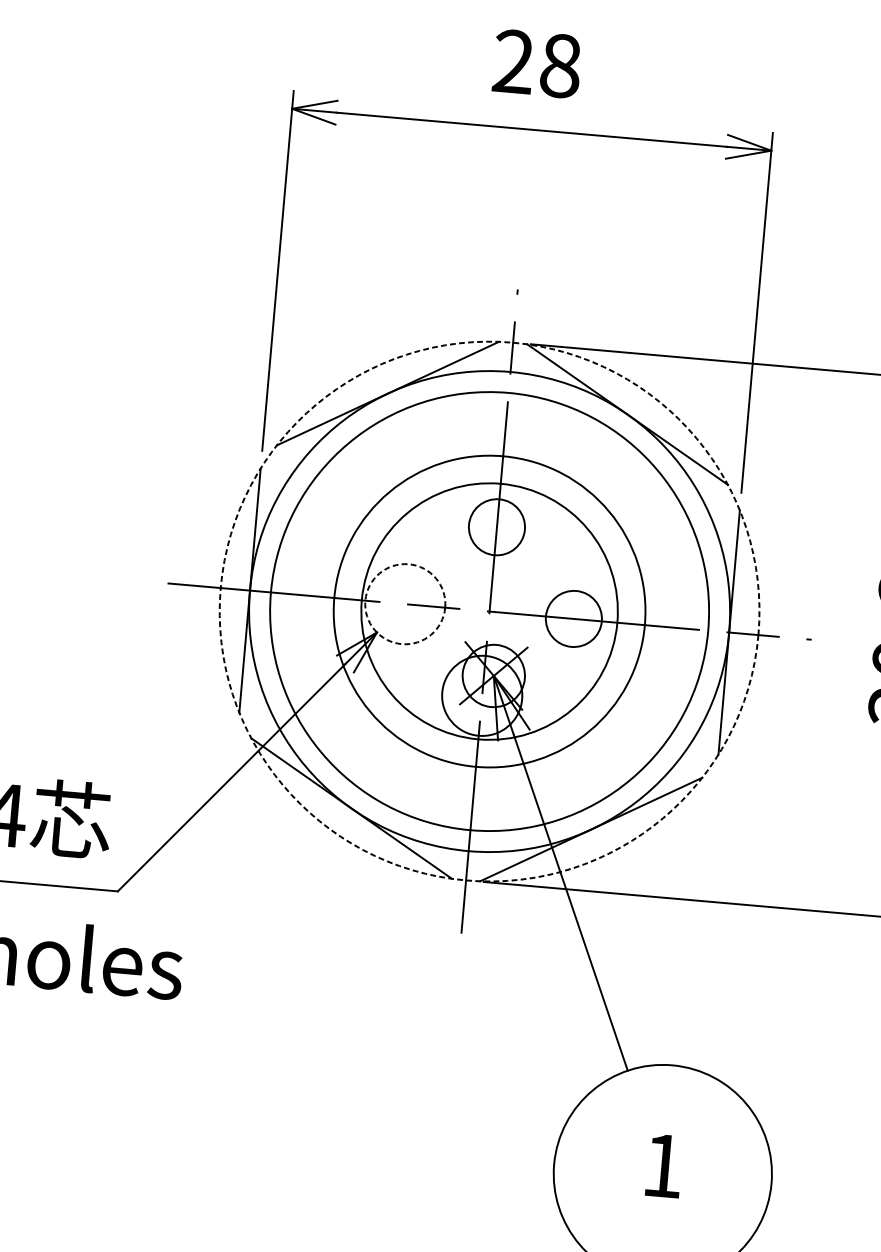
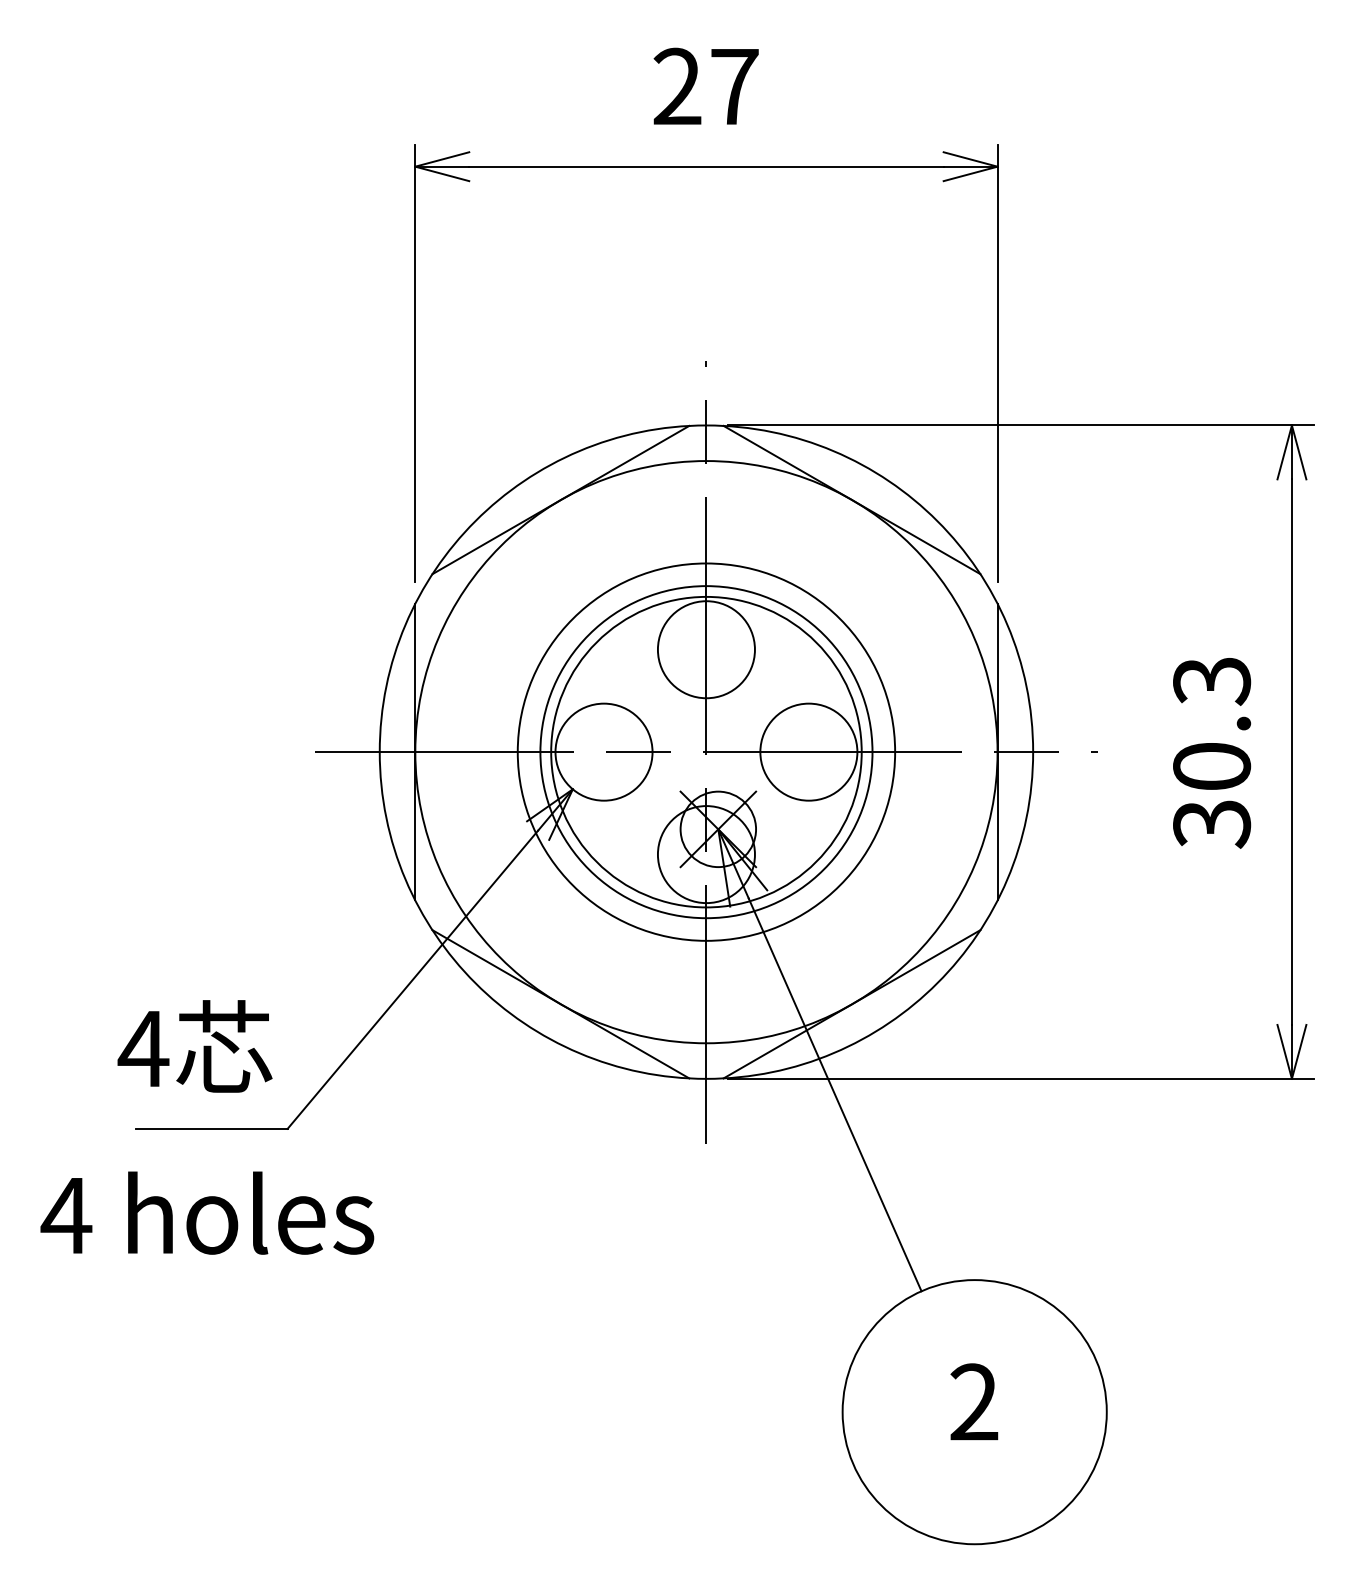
text: (560, 65) -> (734, 86), 28 -> 27
circle: (496, 527) -> (705, 649), size x1.43
circle: (404, 603) -> (603, 751), dashed -> solid
circle: (489, 611) -> (706, 751), dashed -> solid
circle: (489, 611) -> (706, 752), size x0.62
circle: (573, 618) -> (808, 751), size x1.43
text: (663, 1165) -> (974, 1401), 1 -> 2

